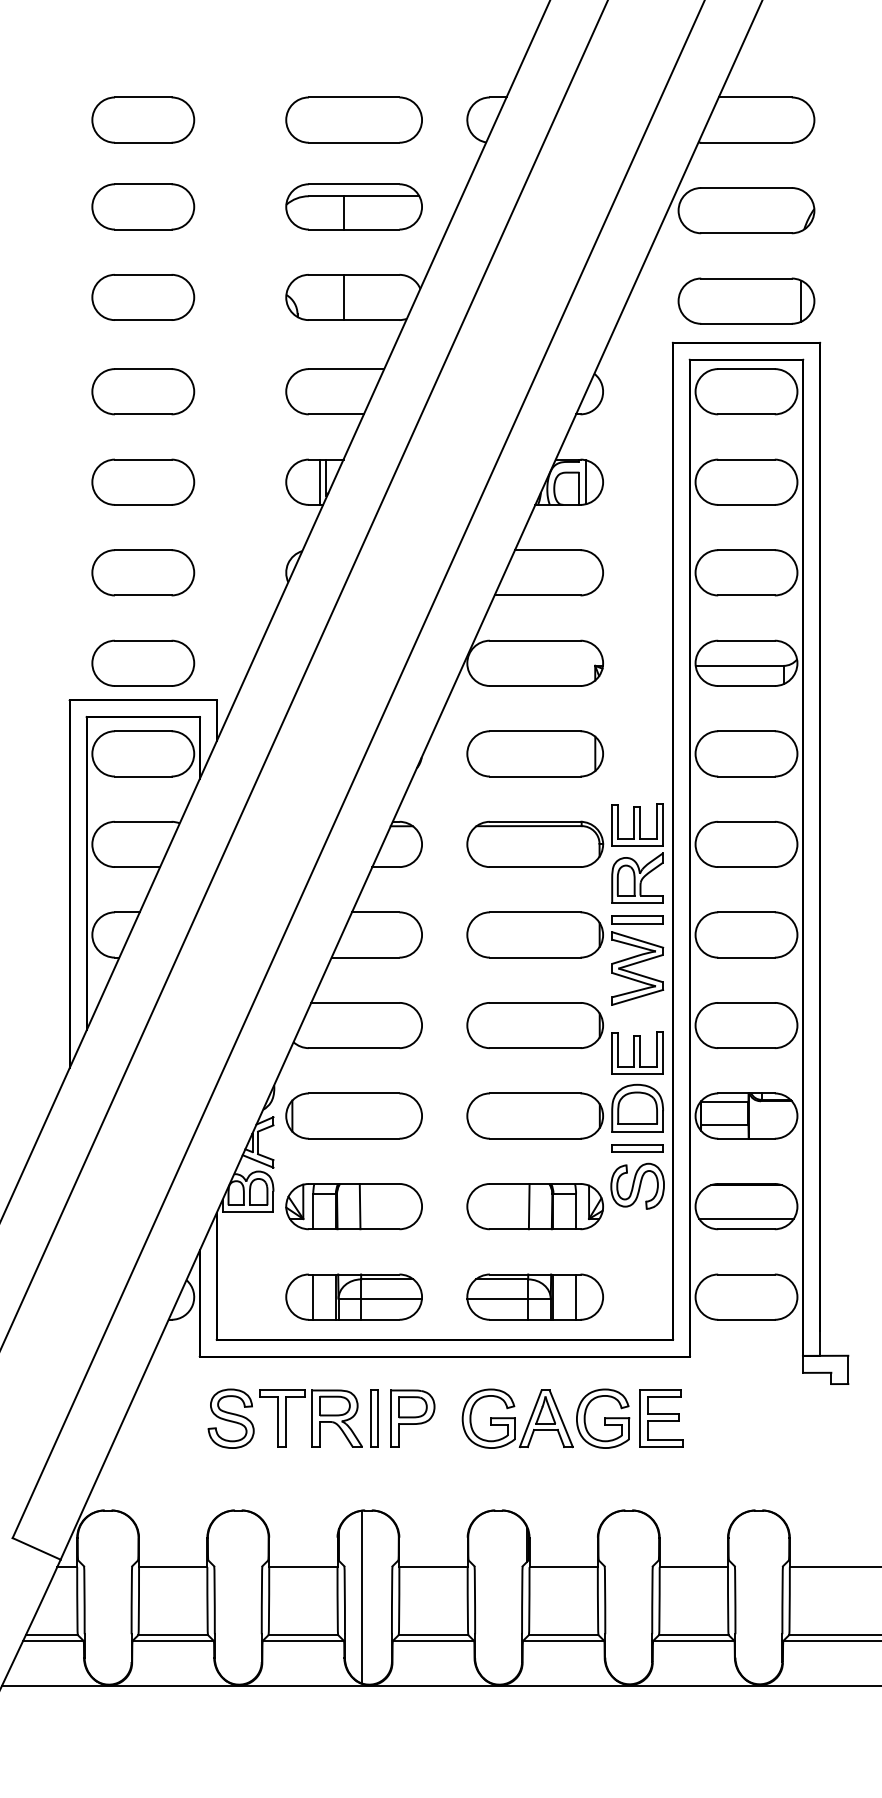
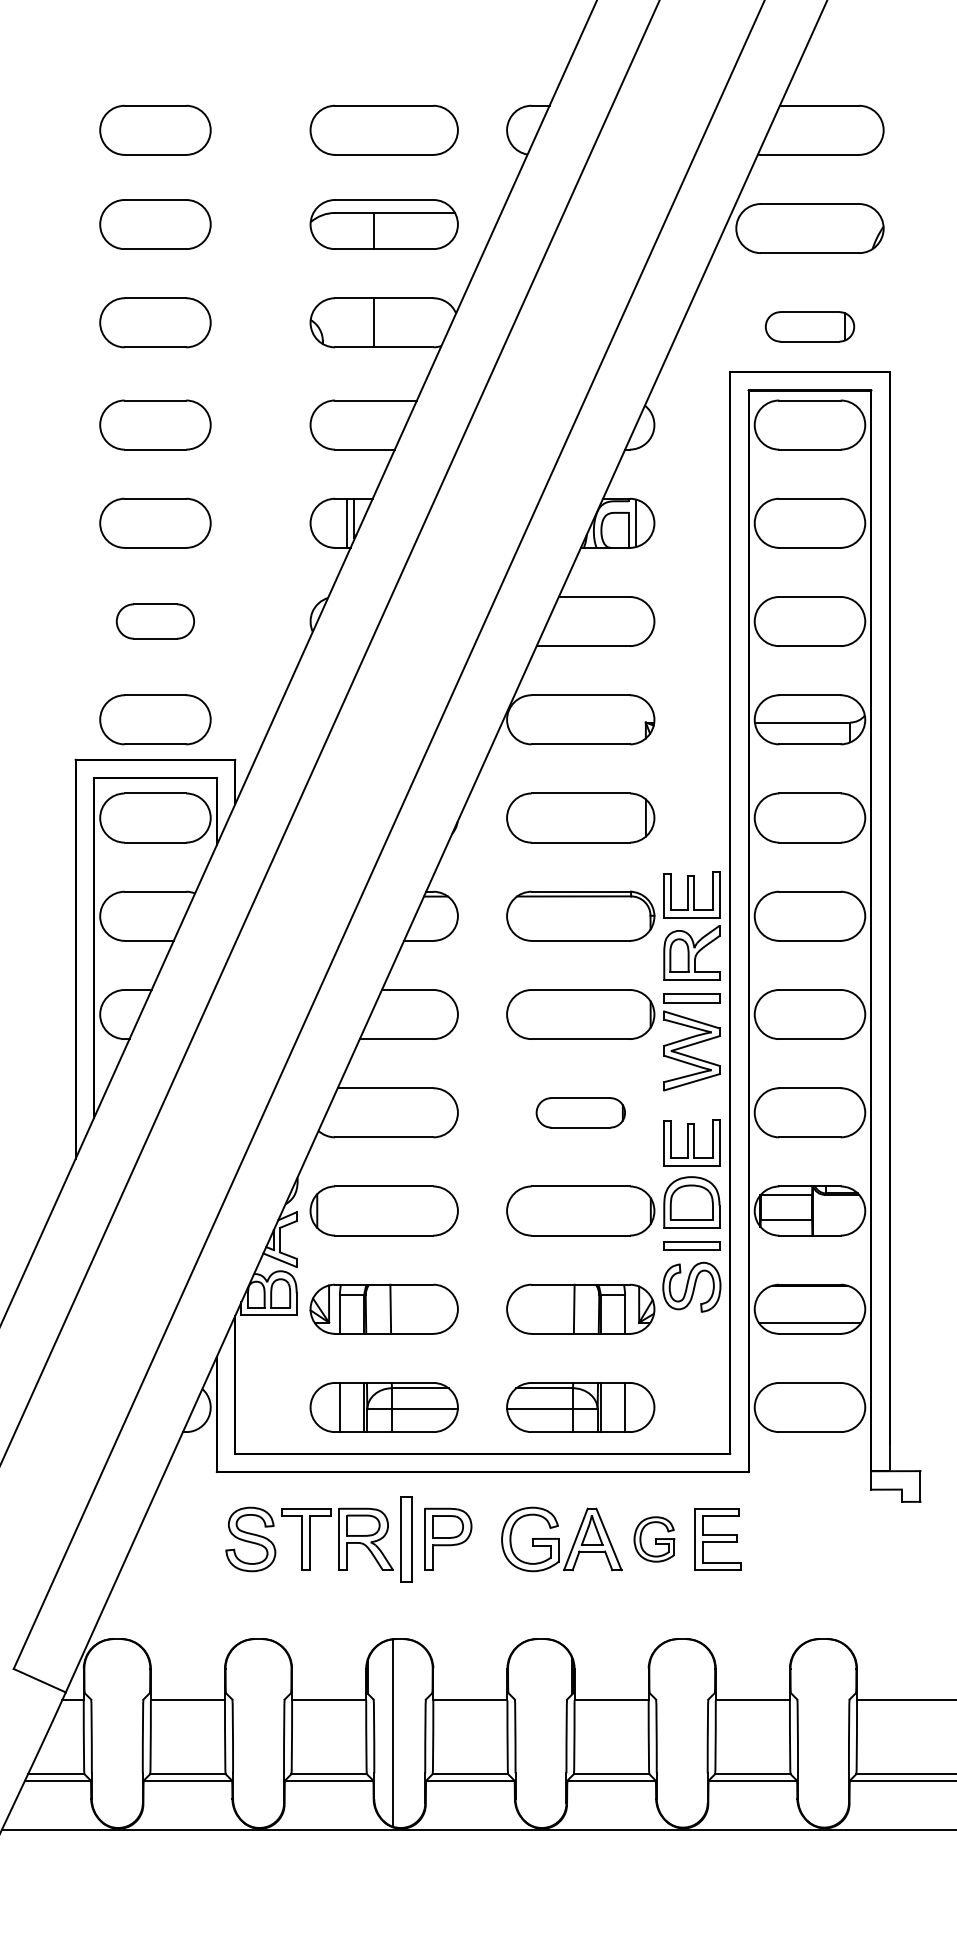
part: (746, 300) -> (809, 326), size x0.6
part: (143, 572) -> (155, 621), size x0.7
part: (535, 1025) -> (580, 1112), size x0.6
part: (373, 1418) -> (405, 1539), size x1.4
part: (603, 1418) -> (654, 1539), size x0.7

